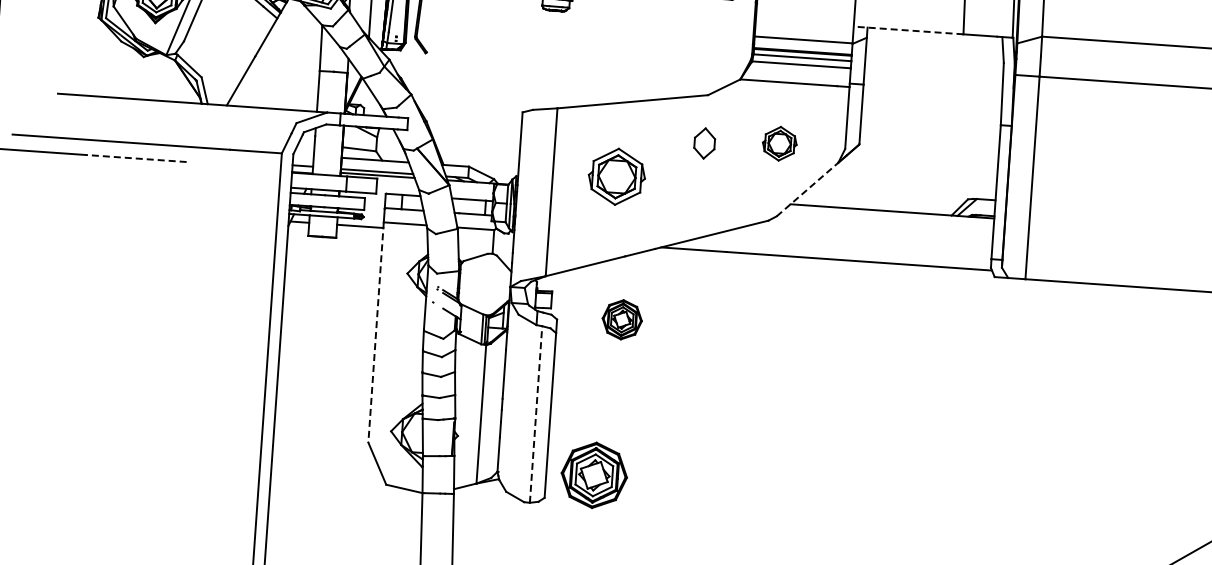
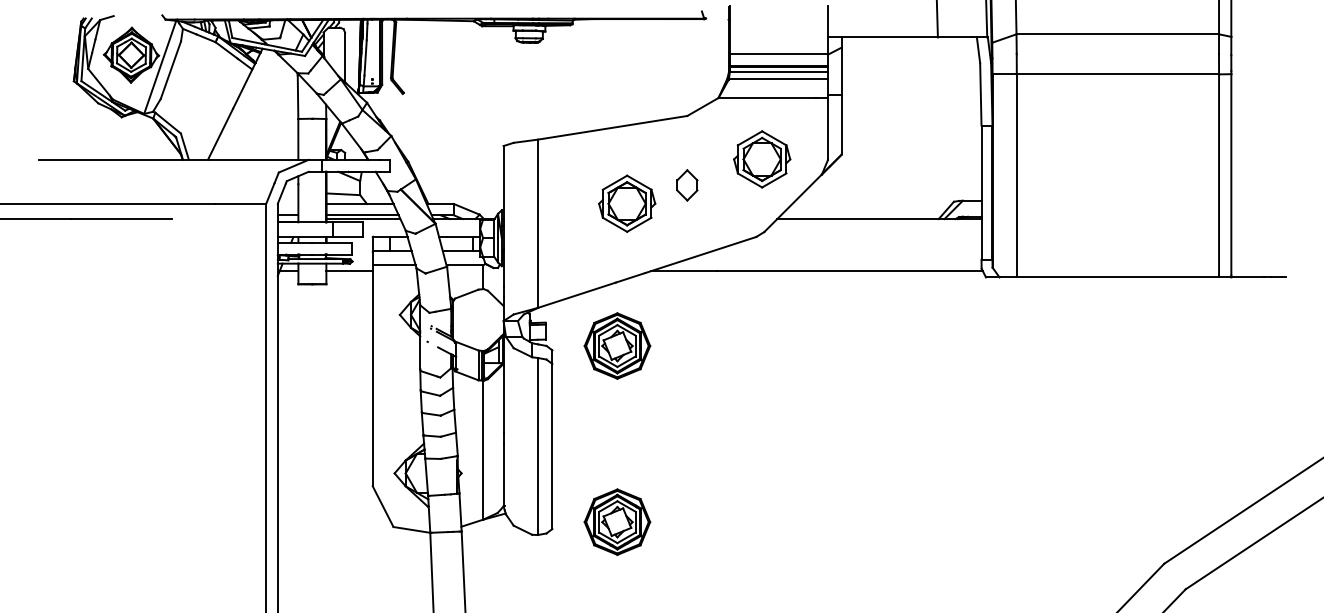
line: (908, 30) -> (882, 37), dashed -> solid
part: (704, 143) -> (687, 185), moved
part: (779, 143) -> (762, 159), size x1.67
line: (136, 158) -> (121, 219), dashed -> solid
part: (617, 176) -> (627, 203), moved
line: (807, 189) -> (793, 203), dashed -> solid
part: (622, 319) -> (617, 345), size x1.67
line: (375, 333) -> (372, 376), dashed -> solid
line: (536, 414) -> (538, 446), dashed -> solid
part: (594, 474) -> (617, 521), moved

